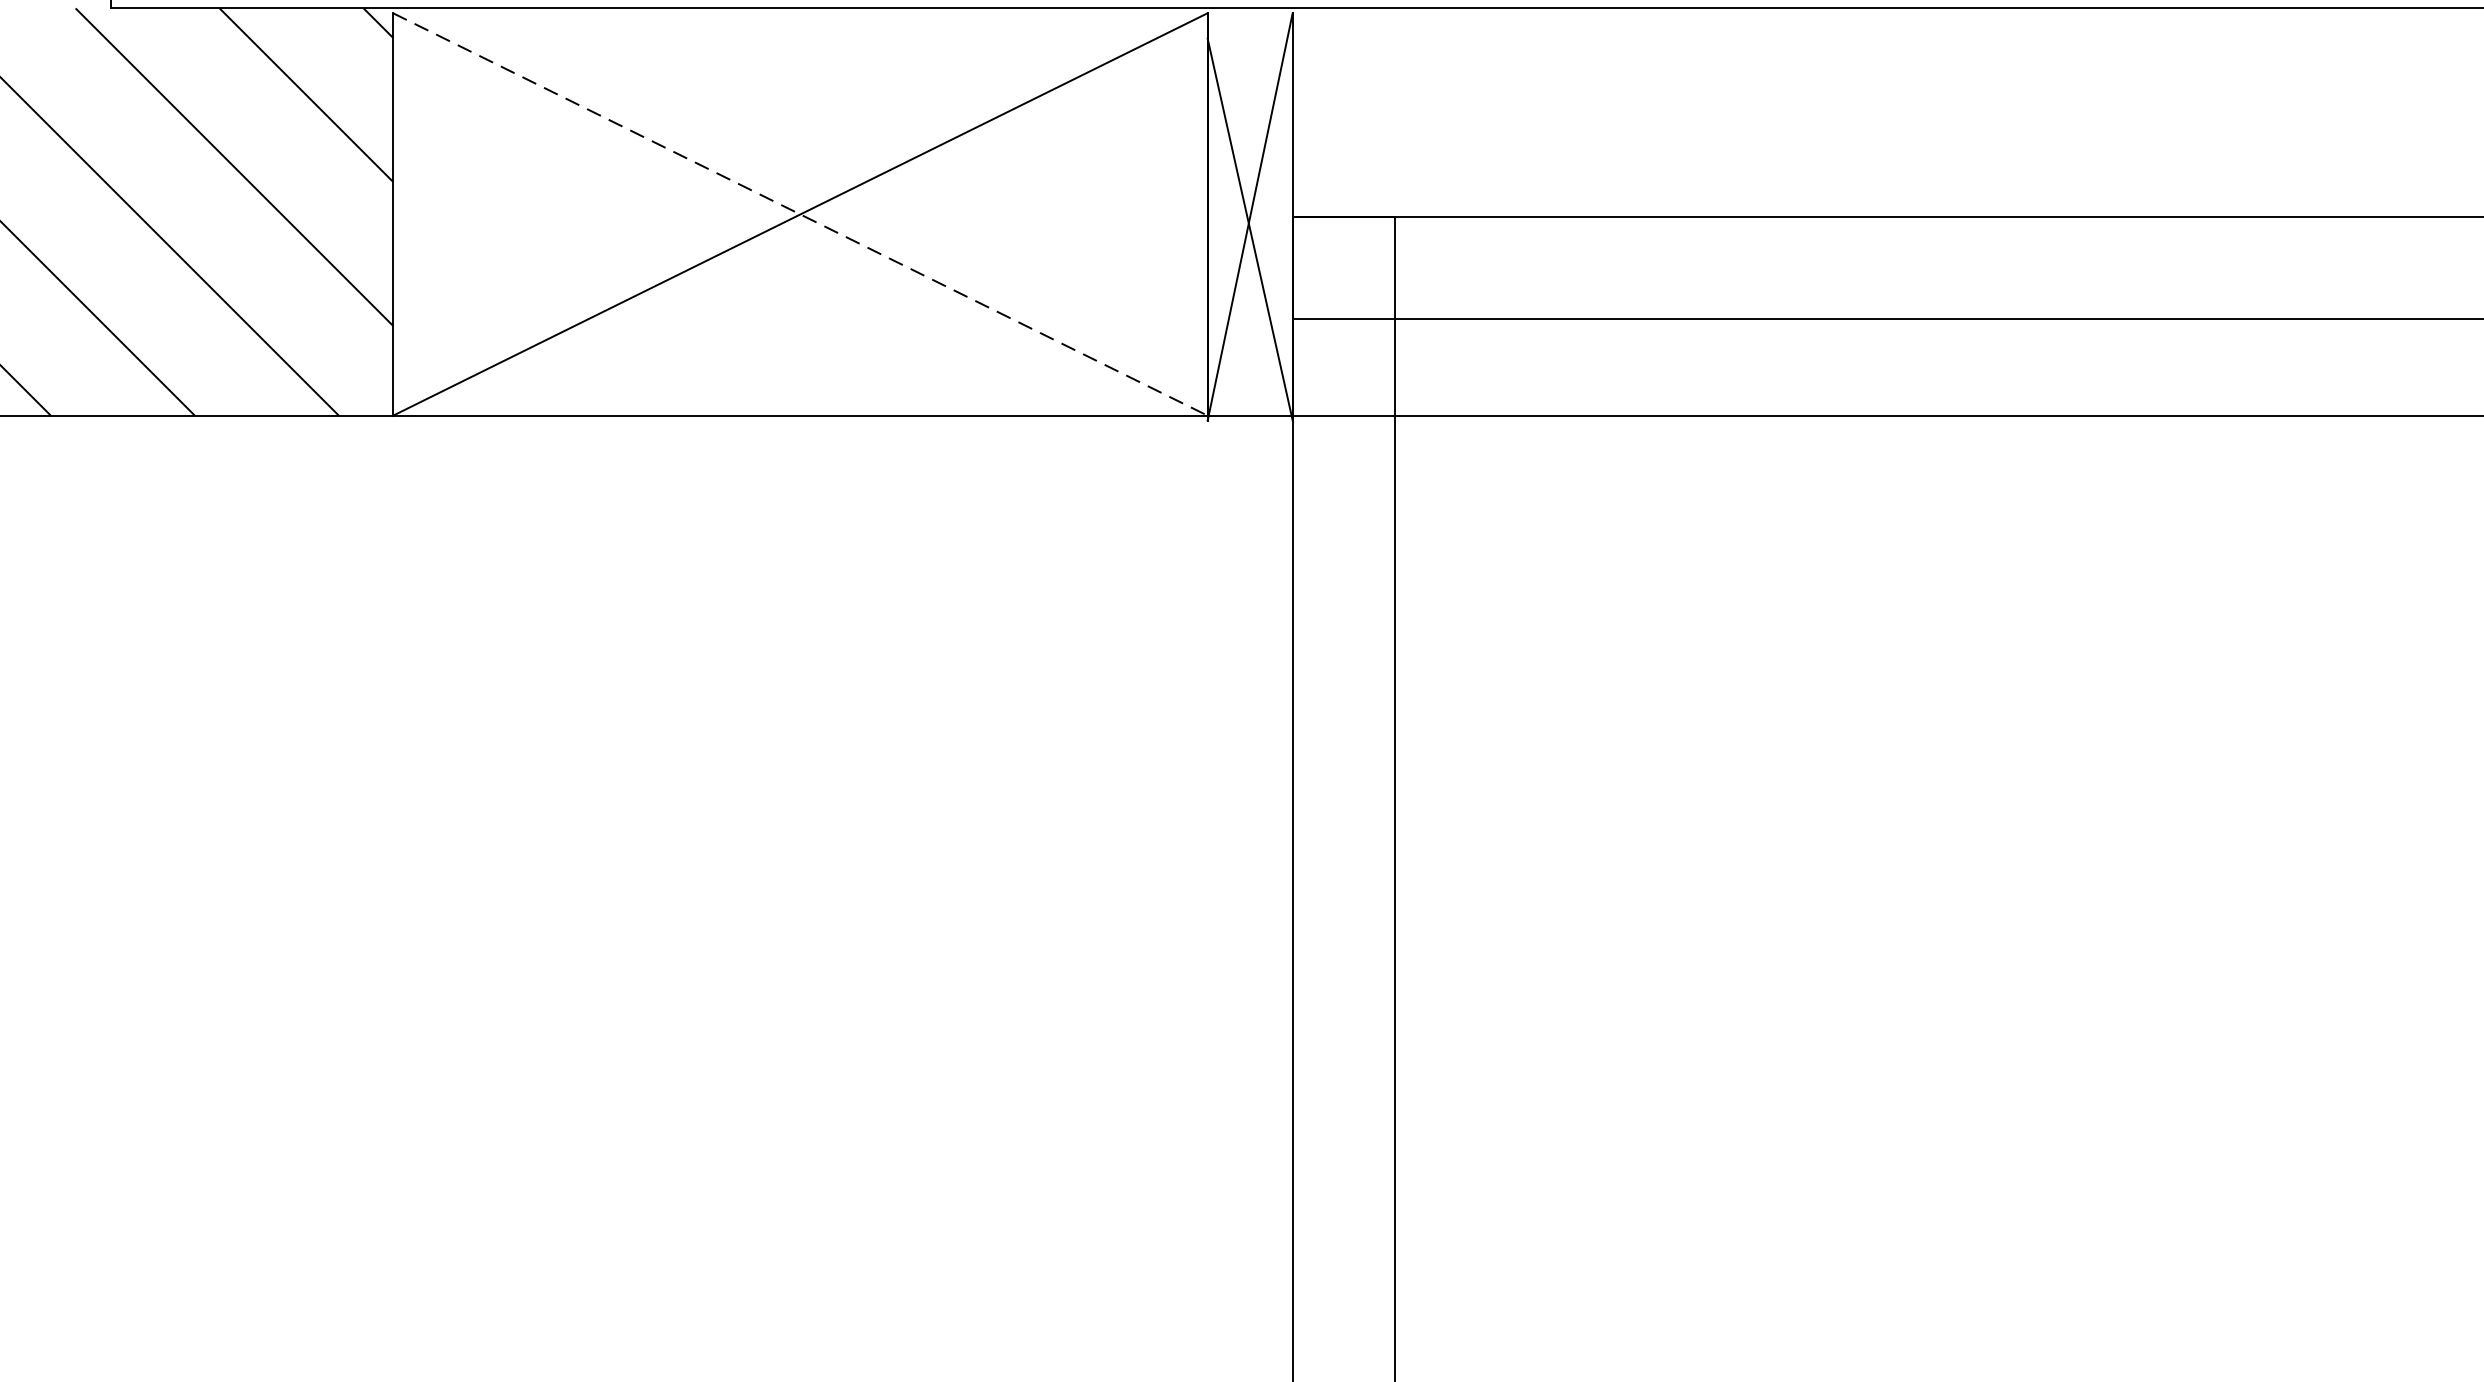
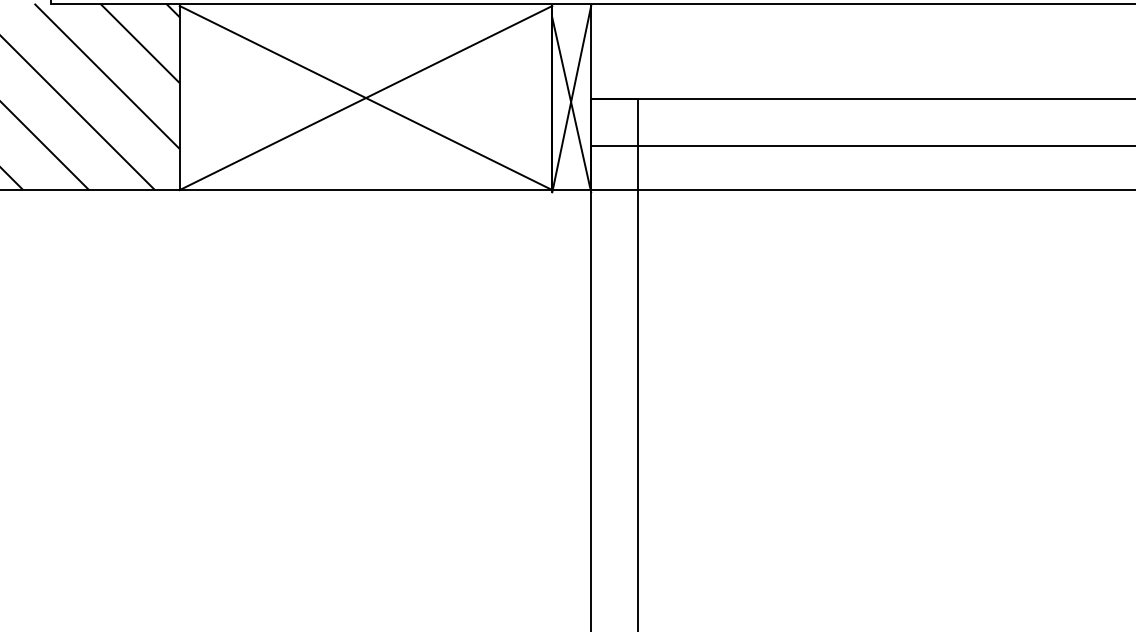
line: (801, 215) -> (366, 98), dashed -> solid

